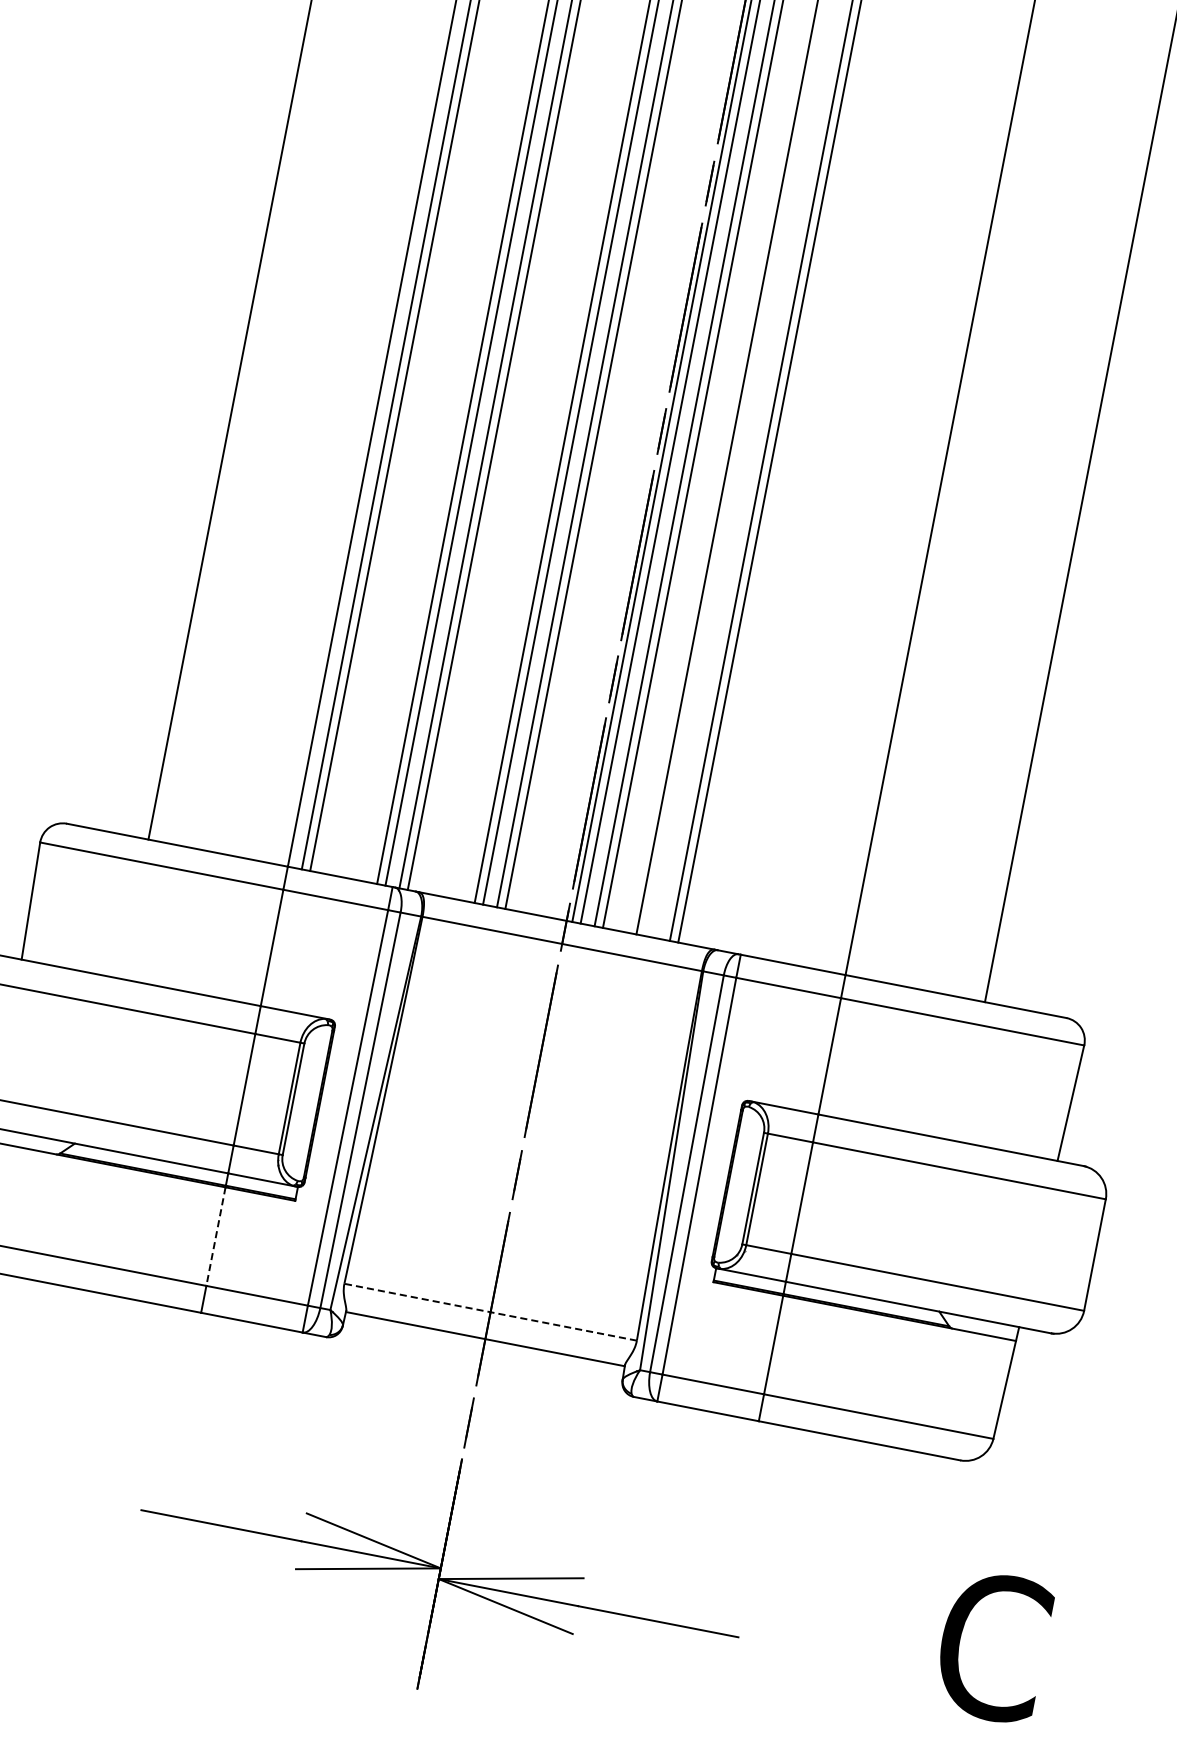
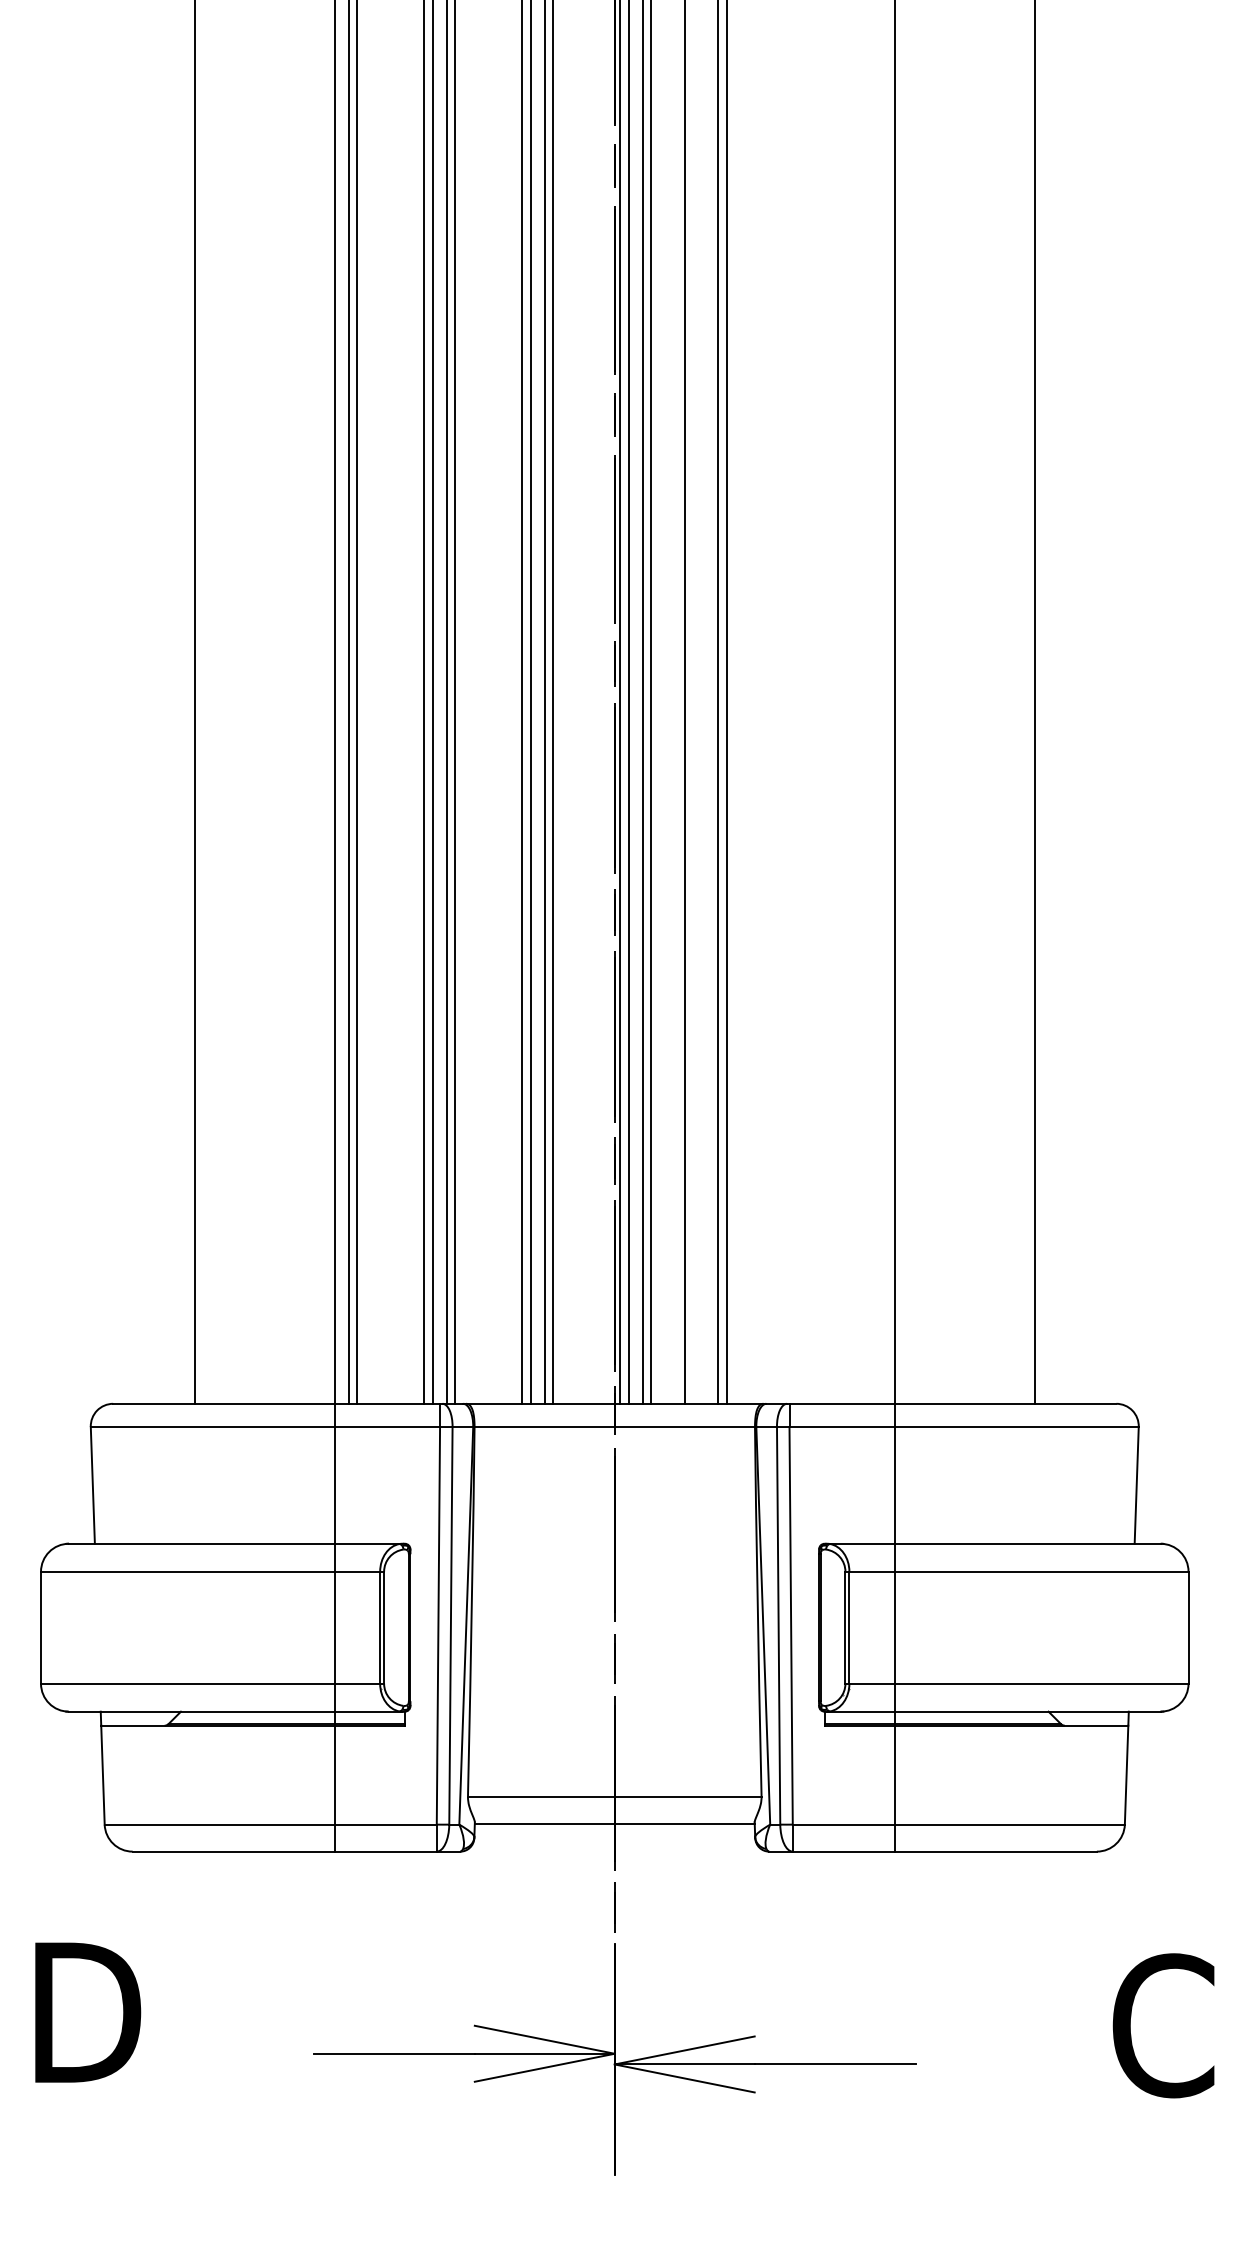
line: (215, 1236) -> (334, 1775), dashed -> solid
line: (490, 1312) -> (614, 1796), dashed -> solid

